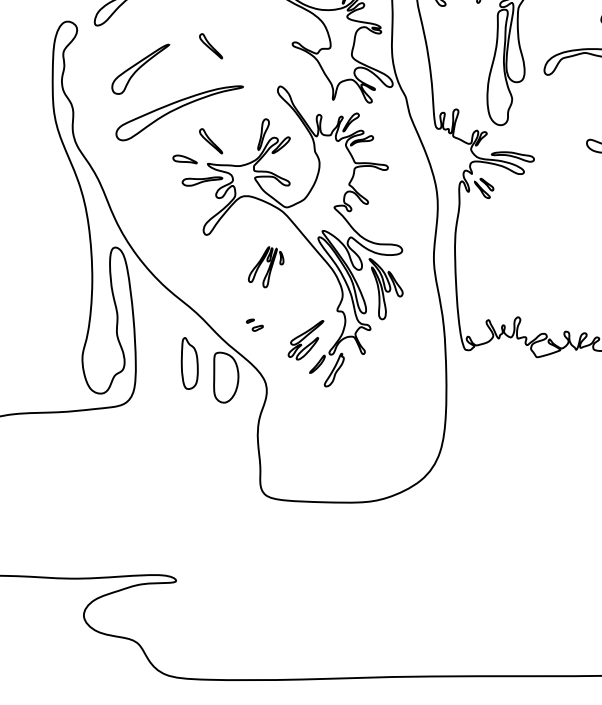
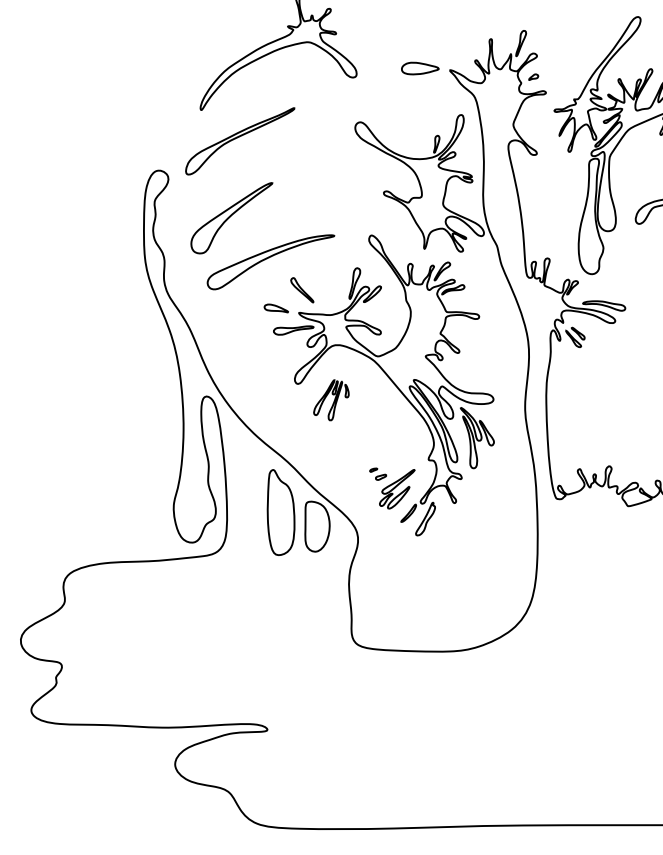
part: (211, 46) -> (302, 195), removed
part: (140, 69) -> (231, 218), size x1.43
part: (266, 267) -> (331, 400), moved
part: (255, 324) -> (378, 473), moved
part: (189, 363) -> (280, 512), size x1.67

